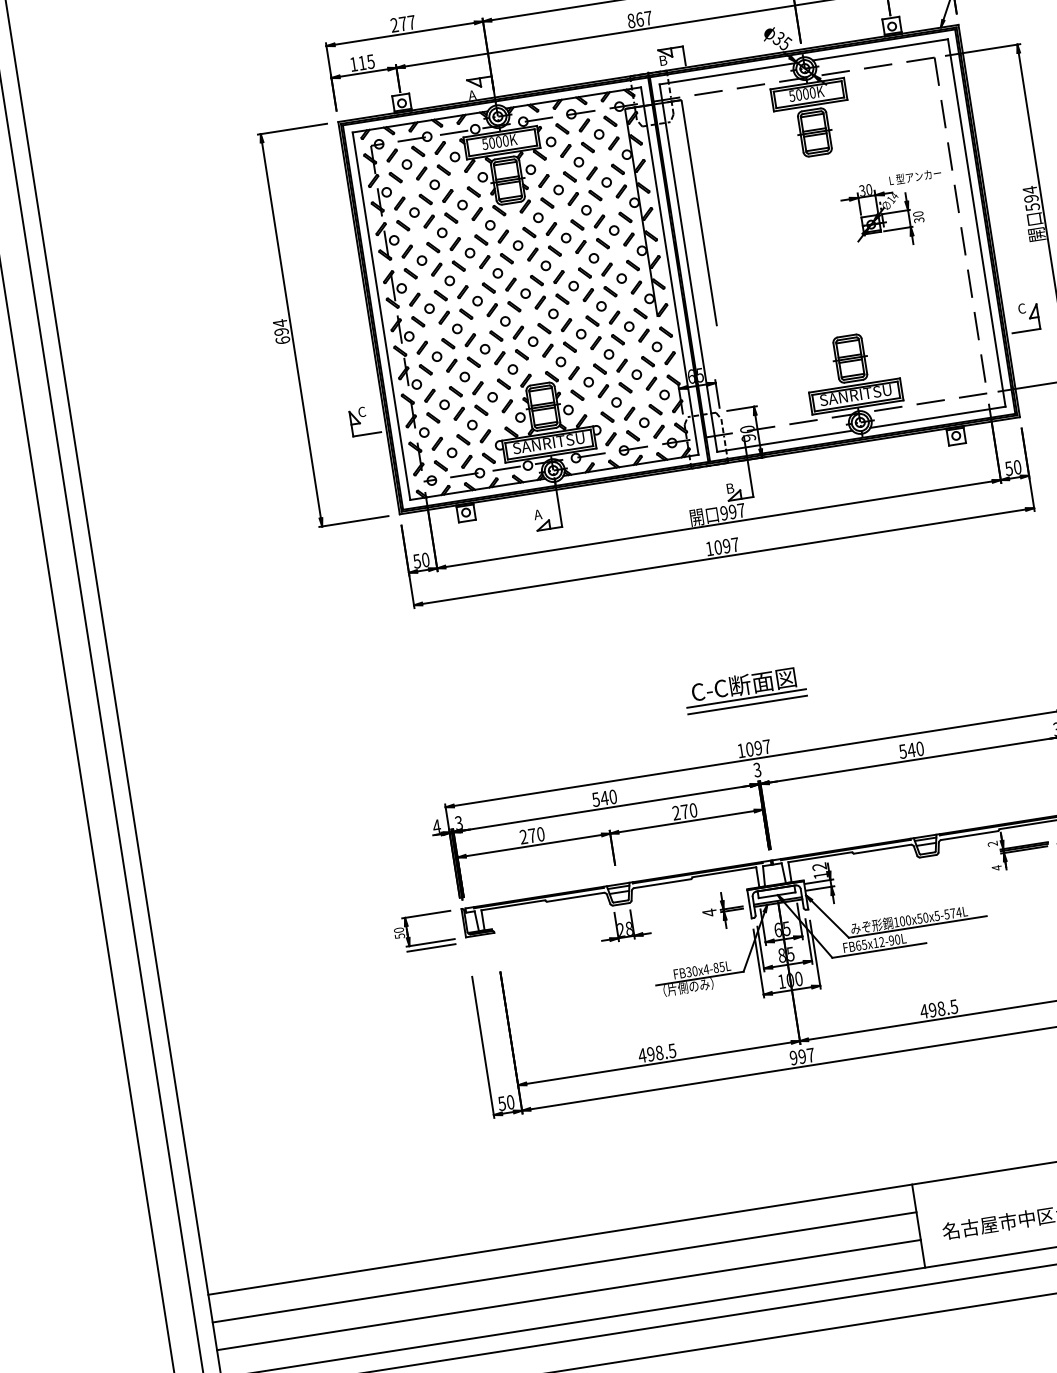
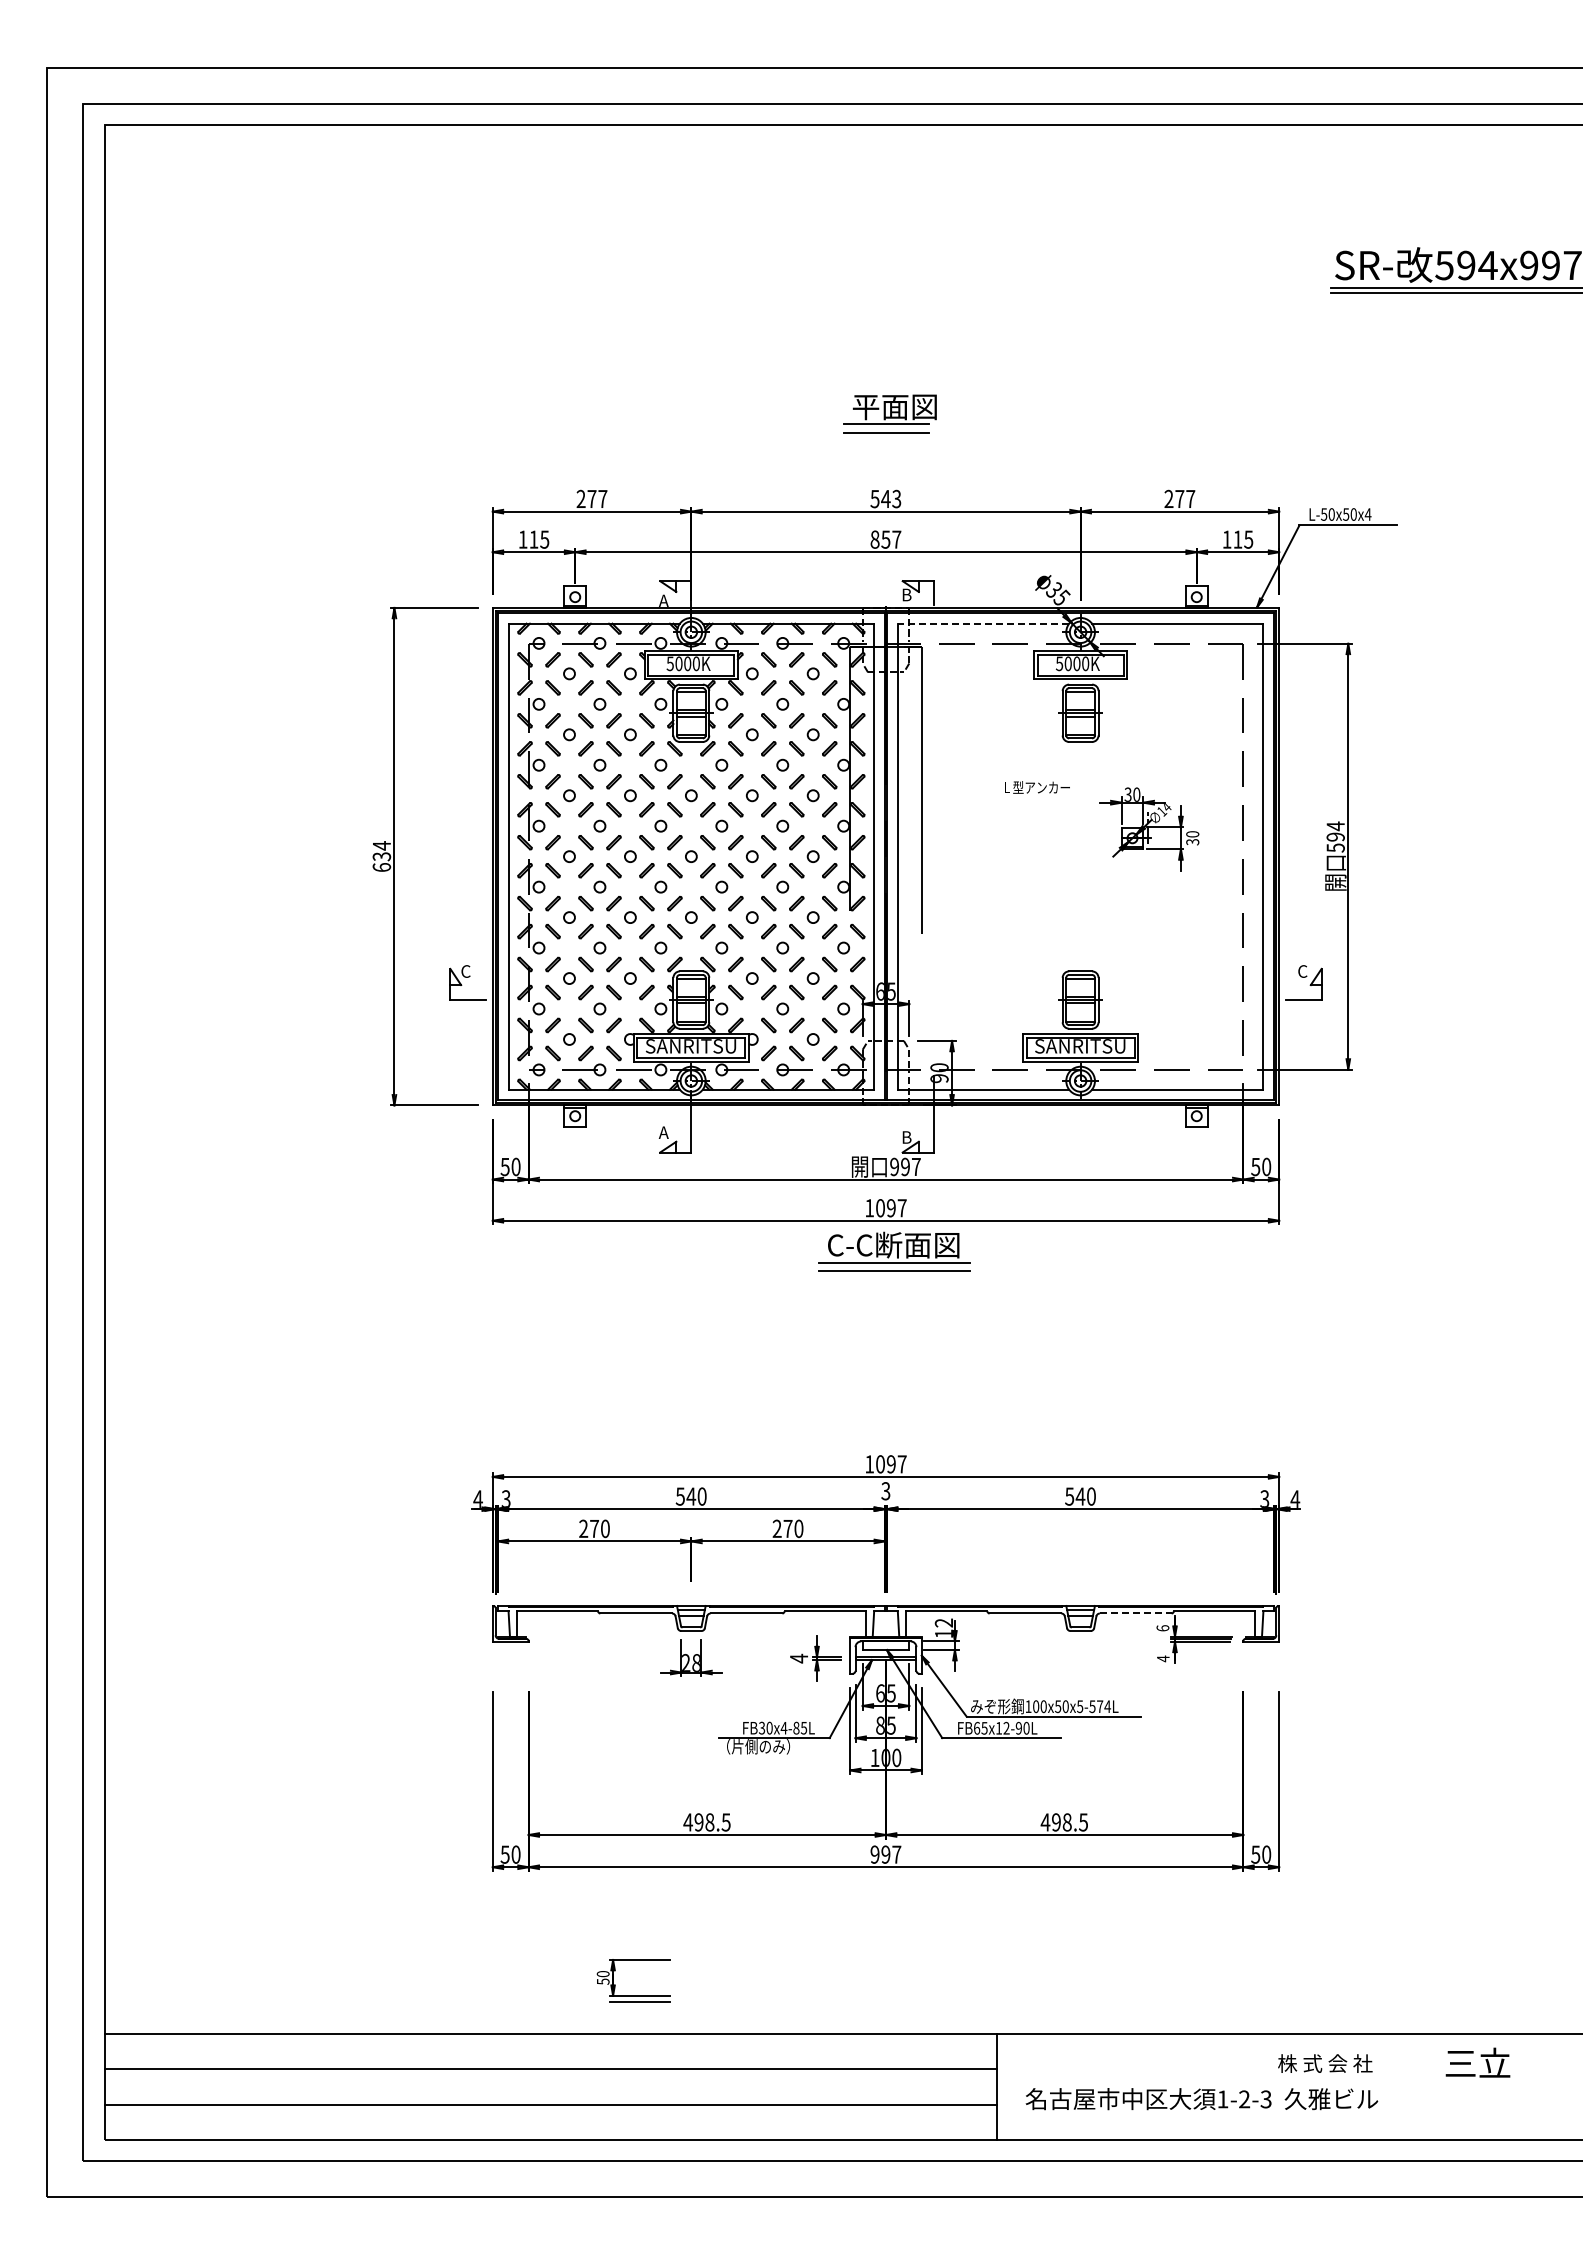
text: (639, 19) -> (885, 539), 867 -> 857
line: (727, 73) -> (983, 623), solid -> dashed
text: (915, 176) -> (1037, 787), moved
text: (281, 331) -> (381, 856), 694 -> 634
part: (745, 689) -> (894, 1251), moved
line: (969, 835) -> (1135, 1613), solid -> dashed
text: (992, 844) -> (1162, 1628), 2 -> 6
part: (425, 943) -> (633, 1995), moved

